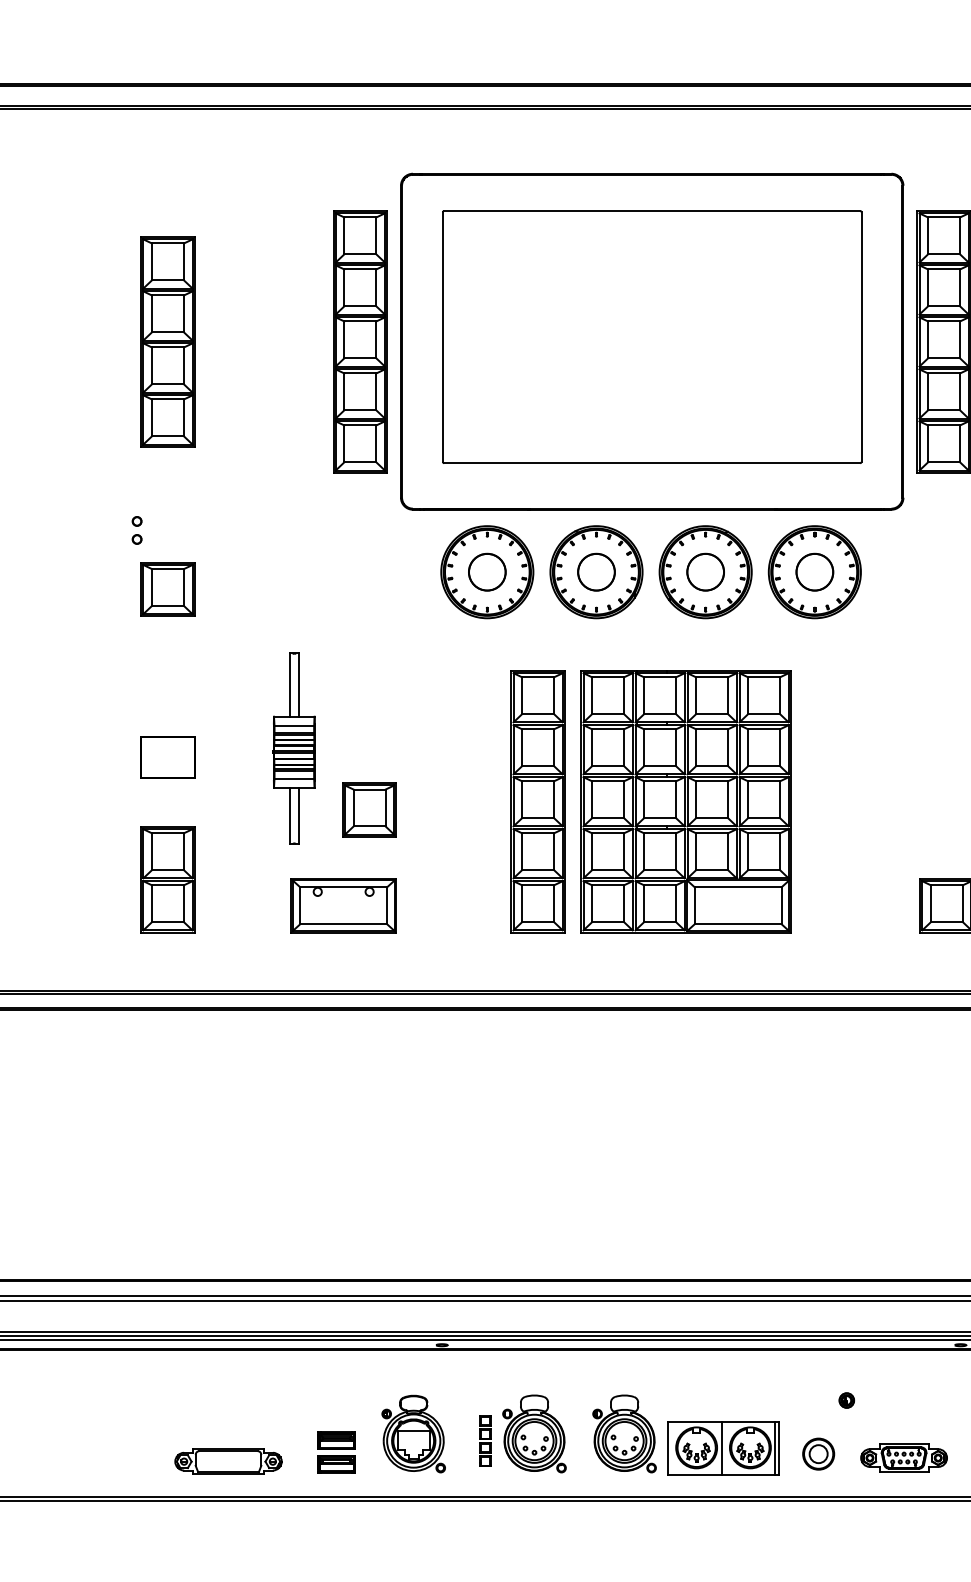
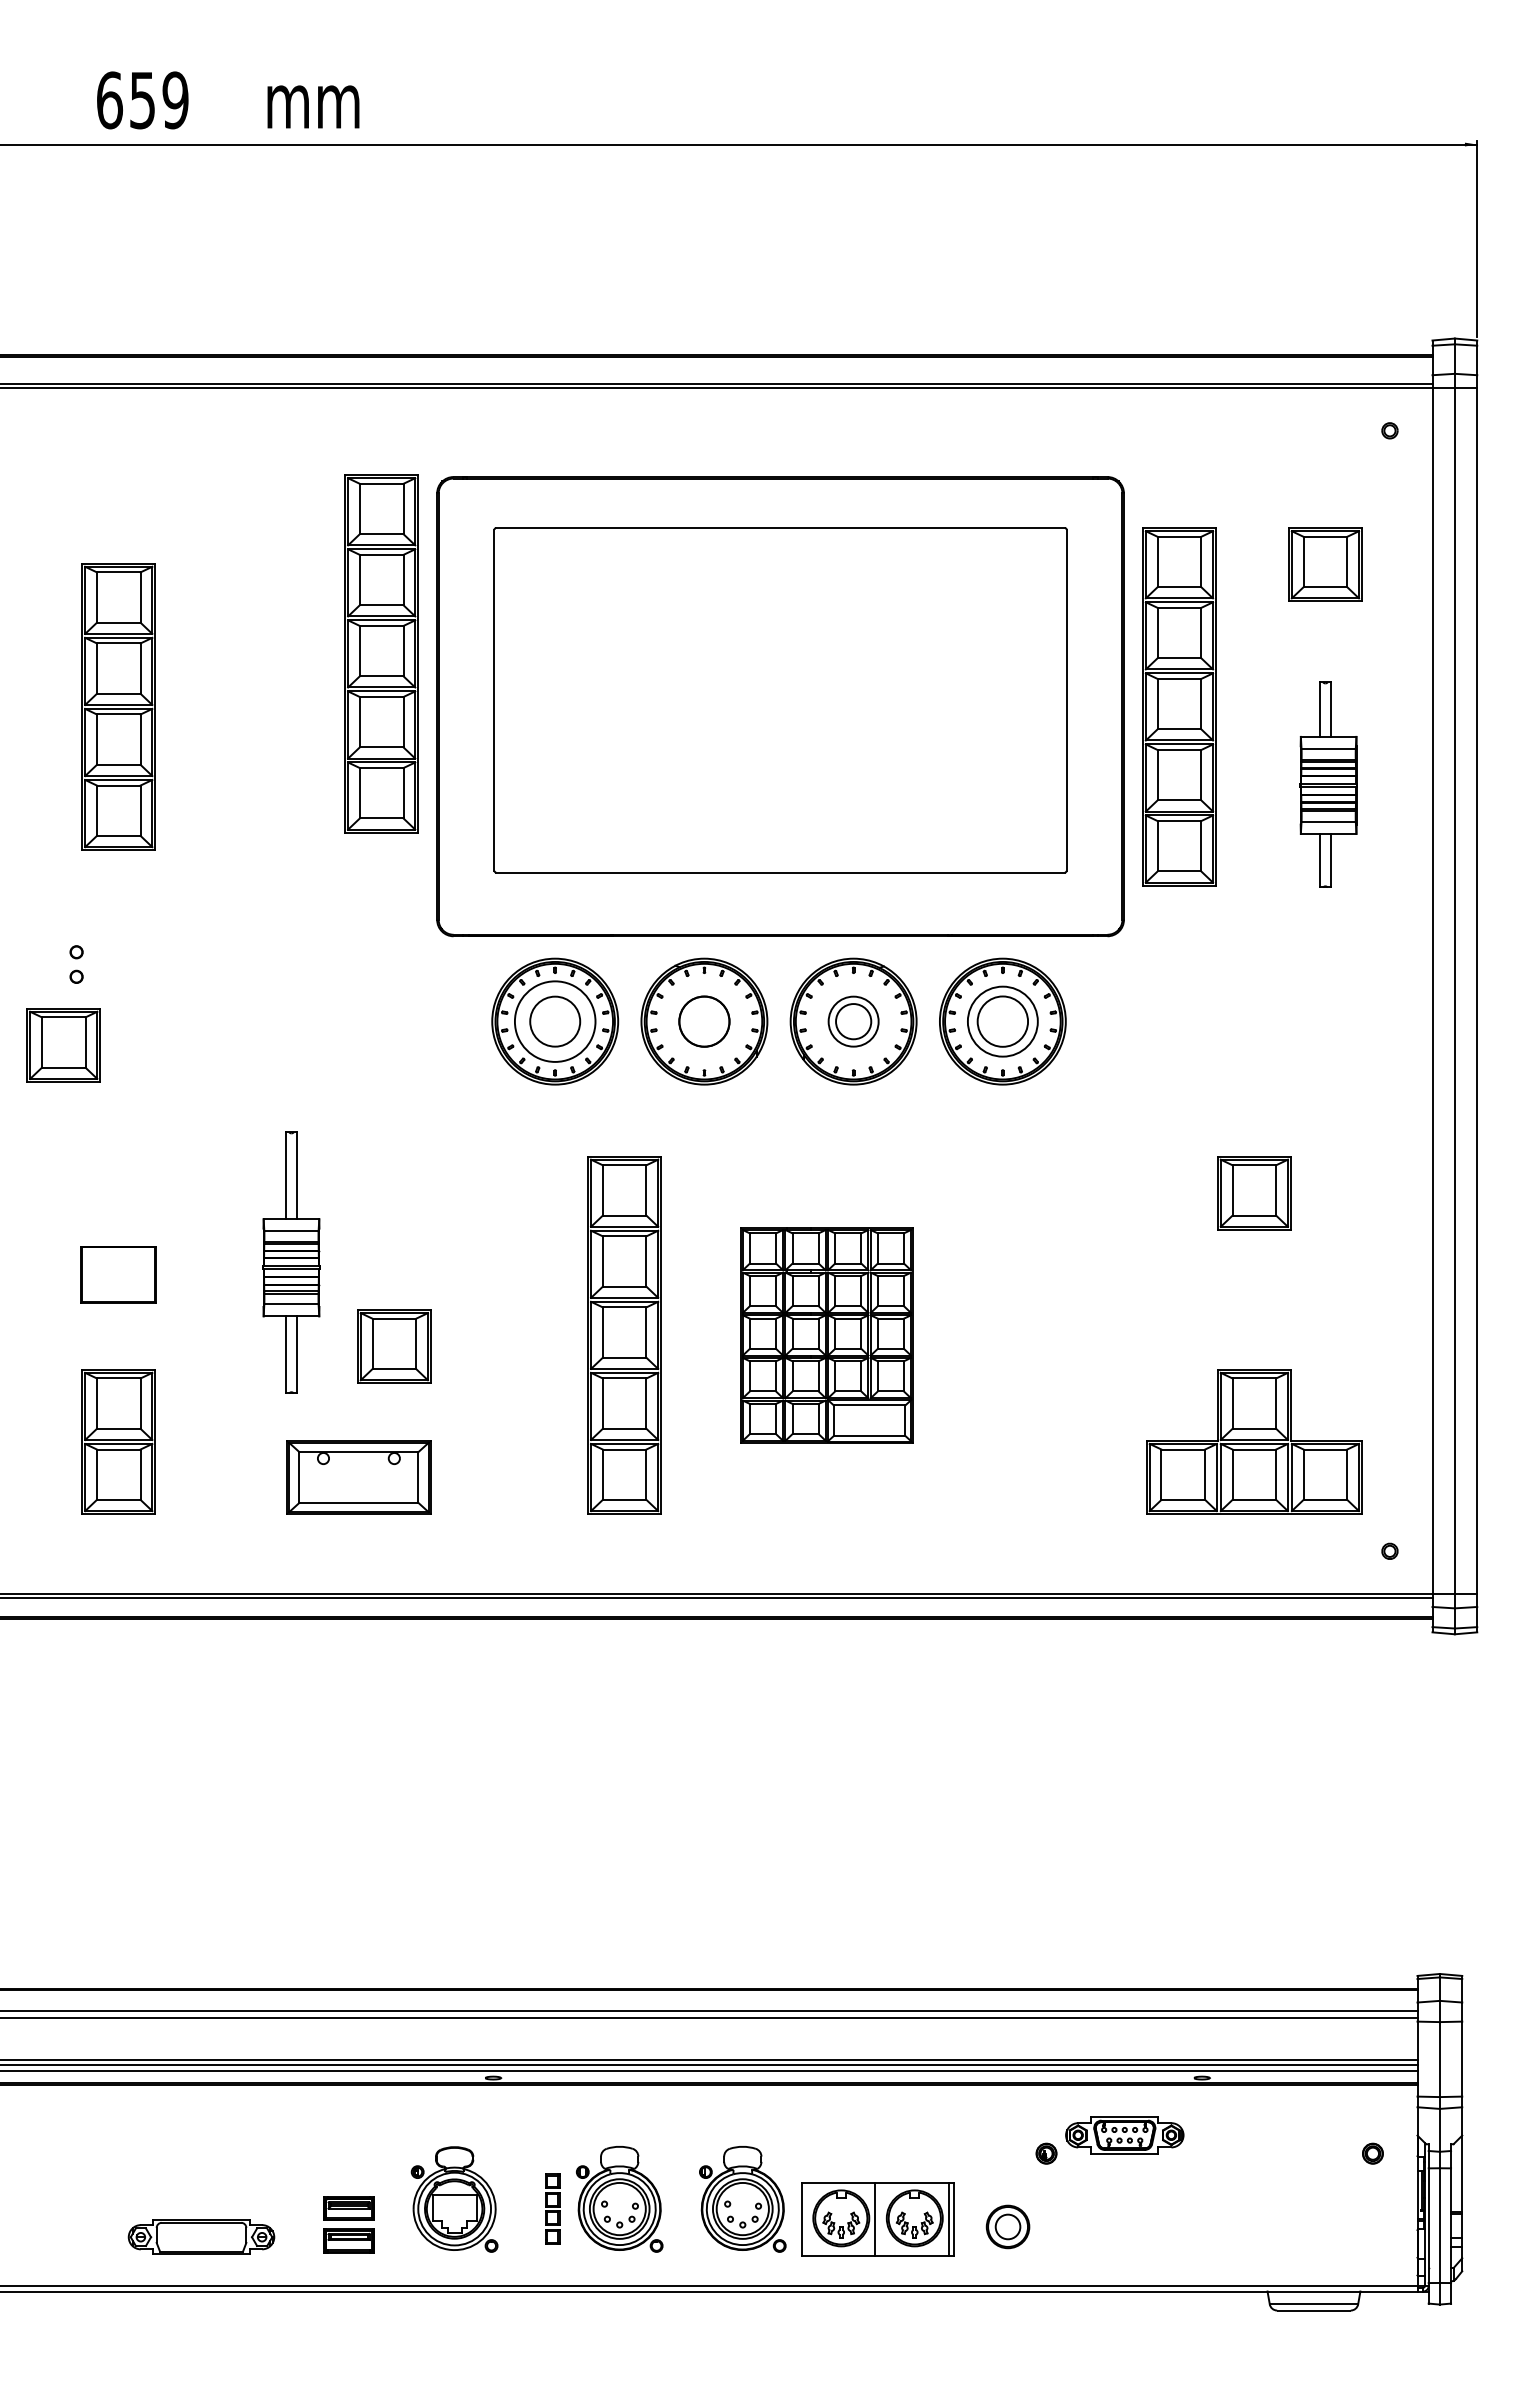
part: (360, 341) -> (381, 653), moved
circle: (487, 572) -> (555, 1021), size x1.6
circle: (705, 572) -> (853, 1021), size x0.7
circle: (814, 572) -> (1002, 1021), size x1.4
part: (167, 589) -> (63, 1045), moved
part: (685, 801) -> (826, 1335), size x0.6
part: (903, 1458) -> (1124, 2135), moved

